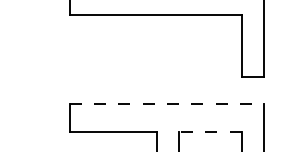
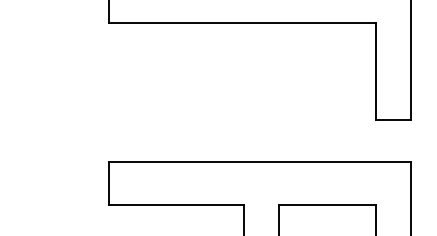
line: (167, 104) -> (260, 162), dashed -> solid
line: (210, 131) -> (327, 204), dashed -> solid

